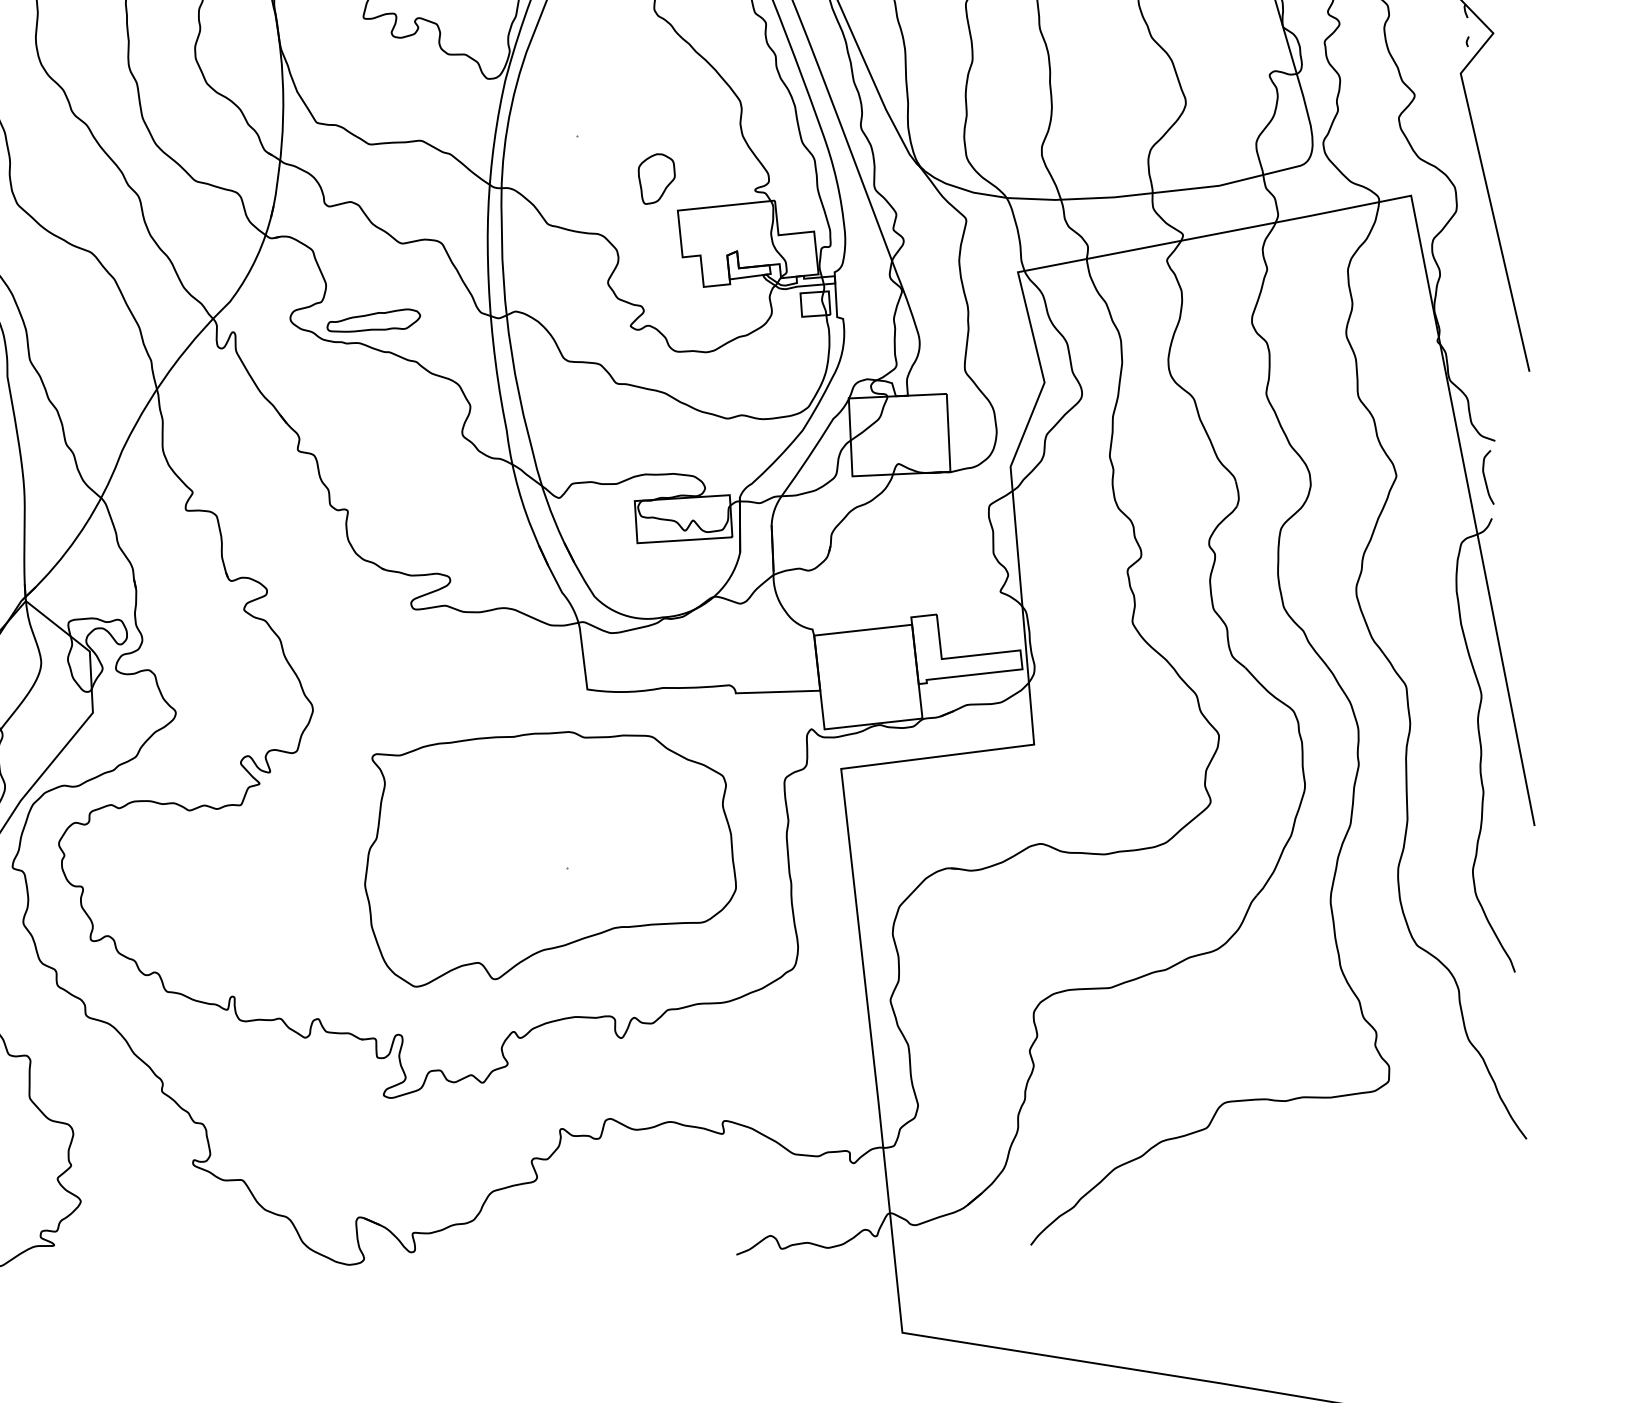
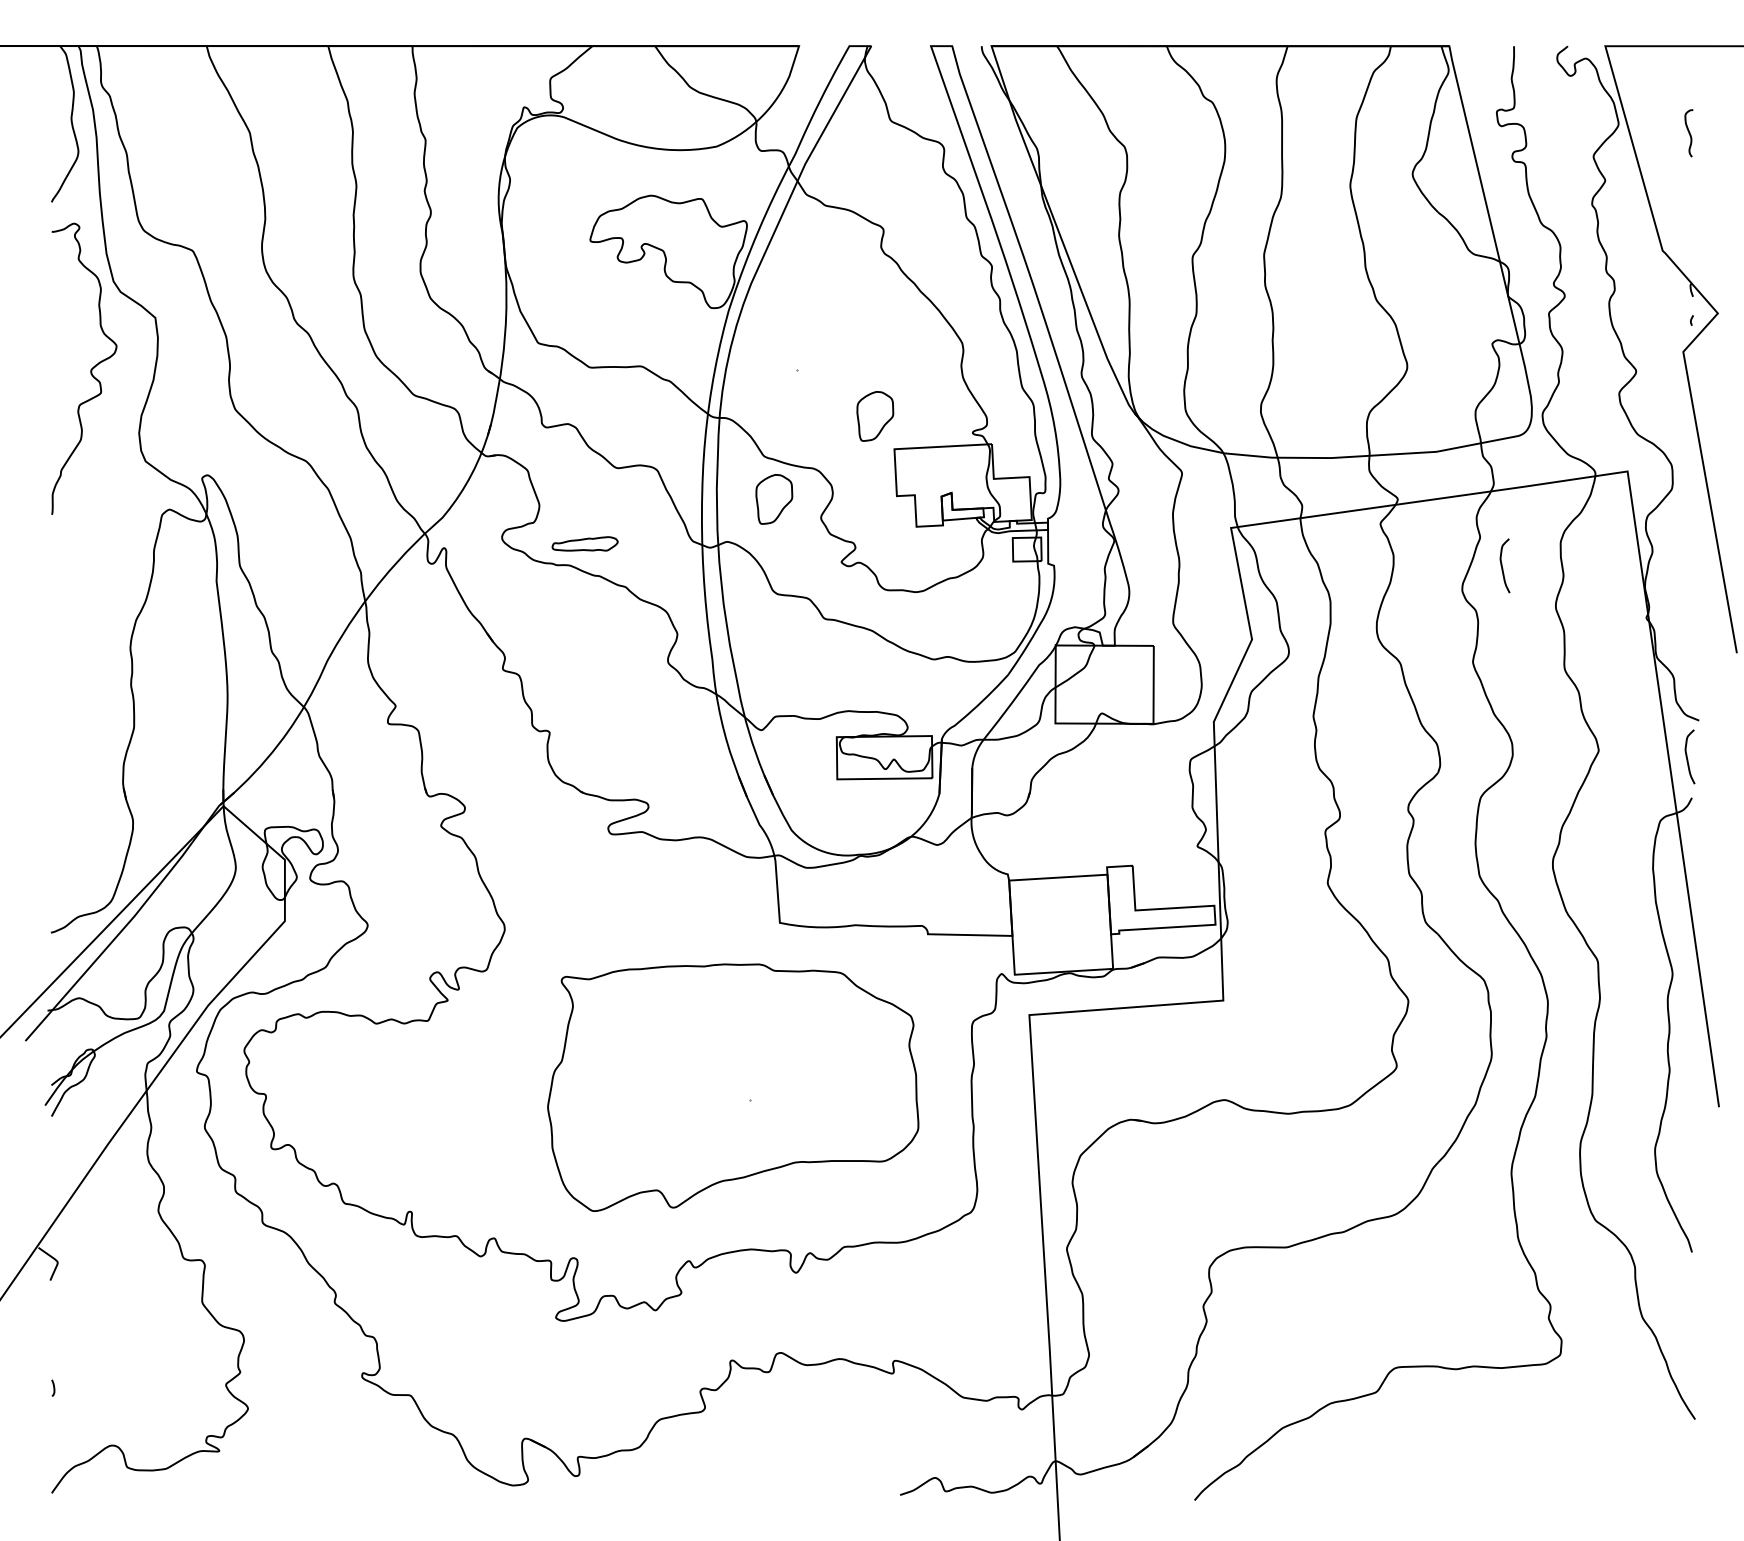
part: (560, 266) -> (774, 499), added
curve: (1290, 295) -> (1502, 565), added
part: (373, 320) -> (584, 543), size x0.7

